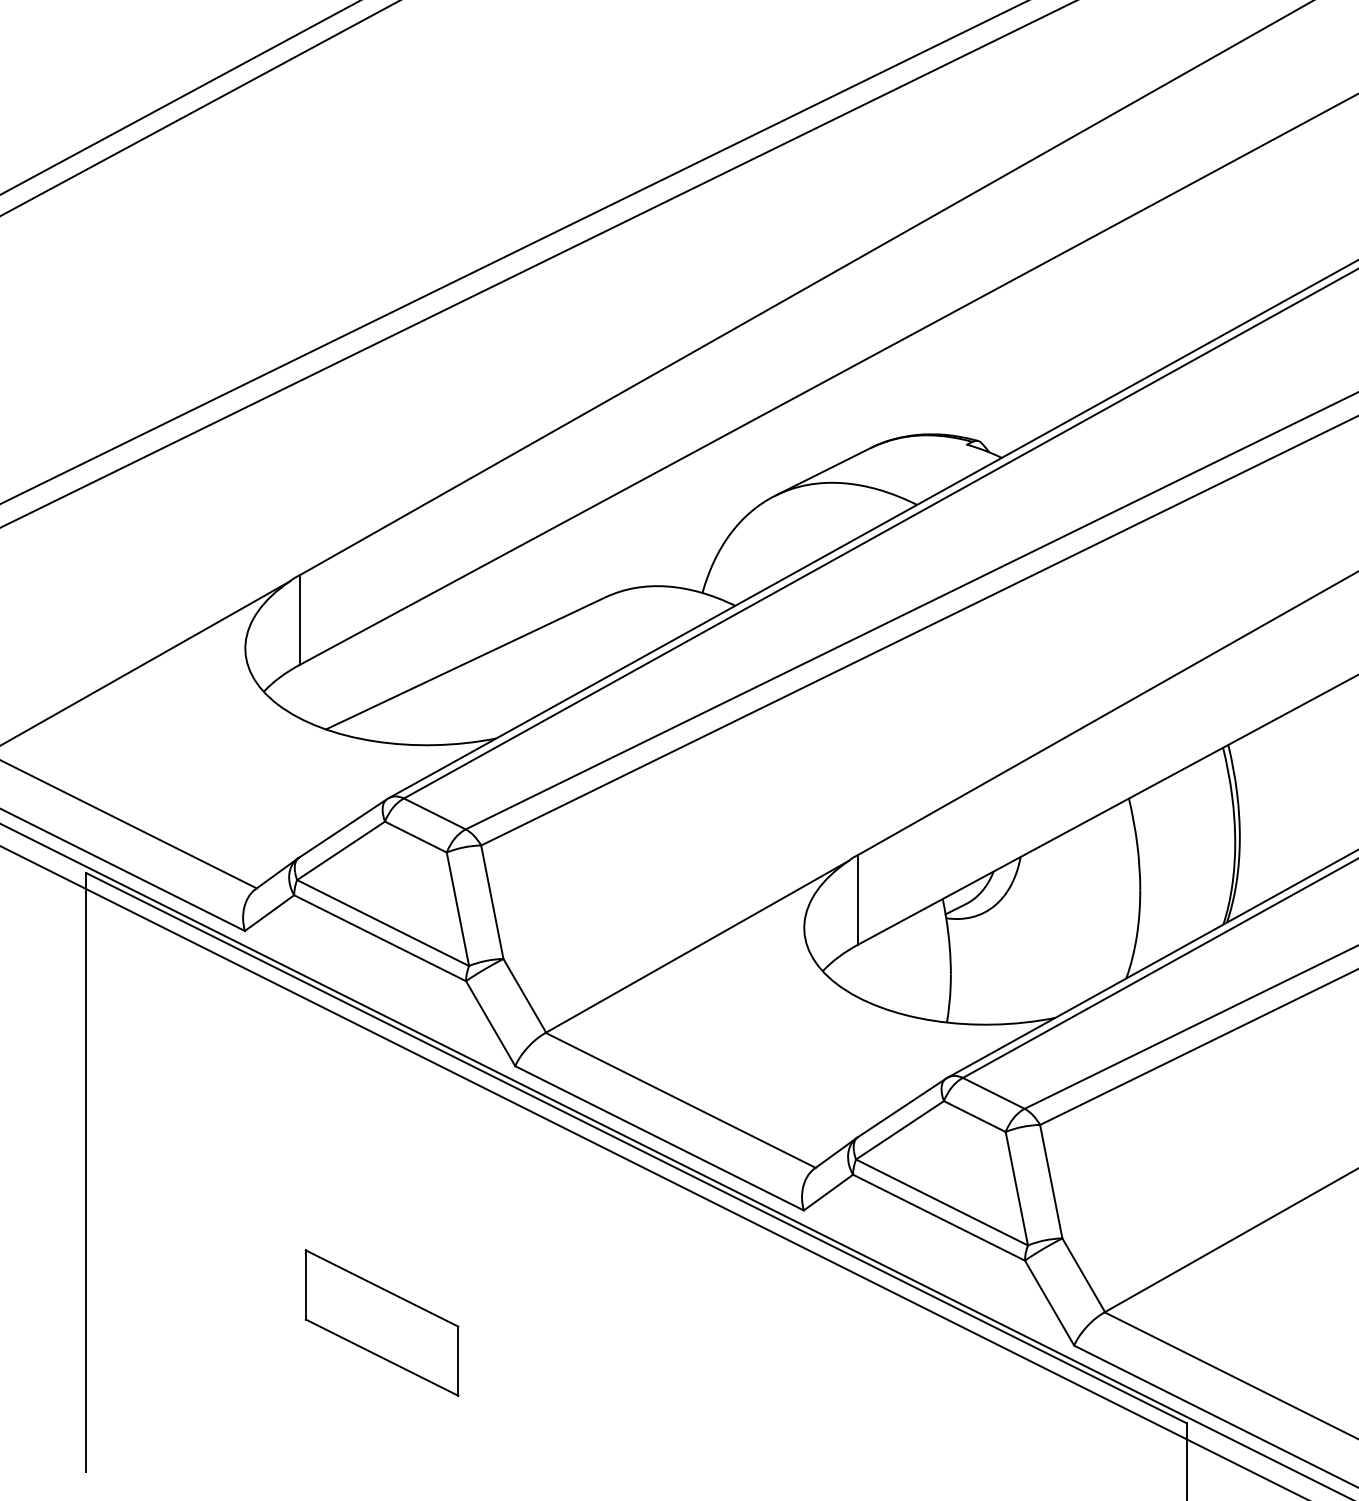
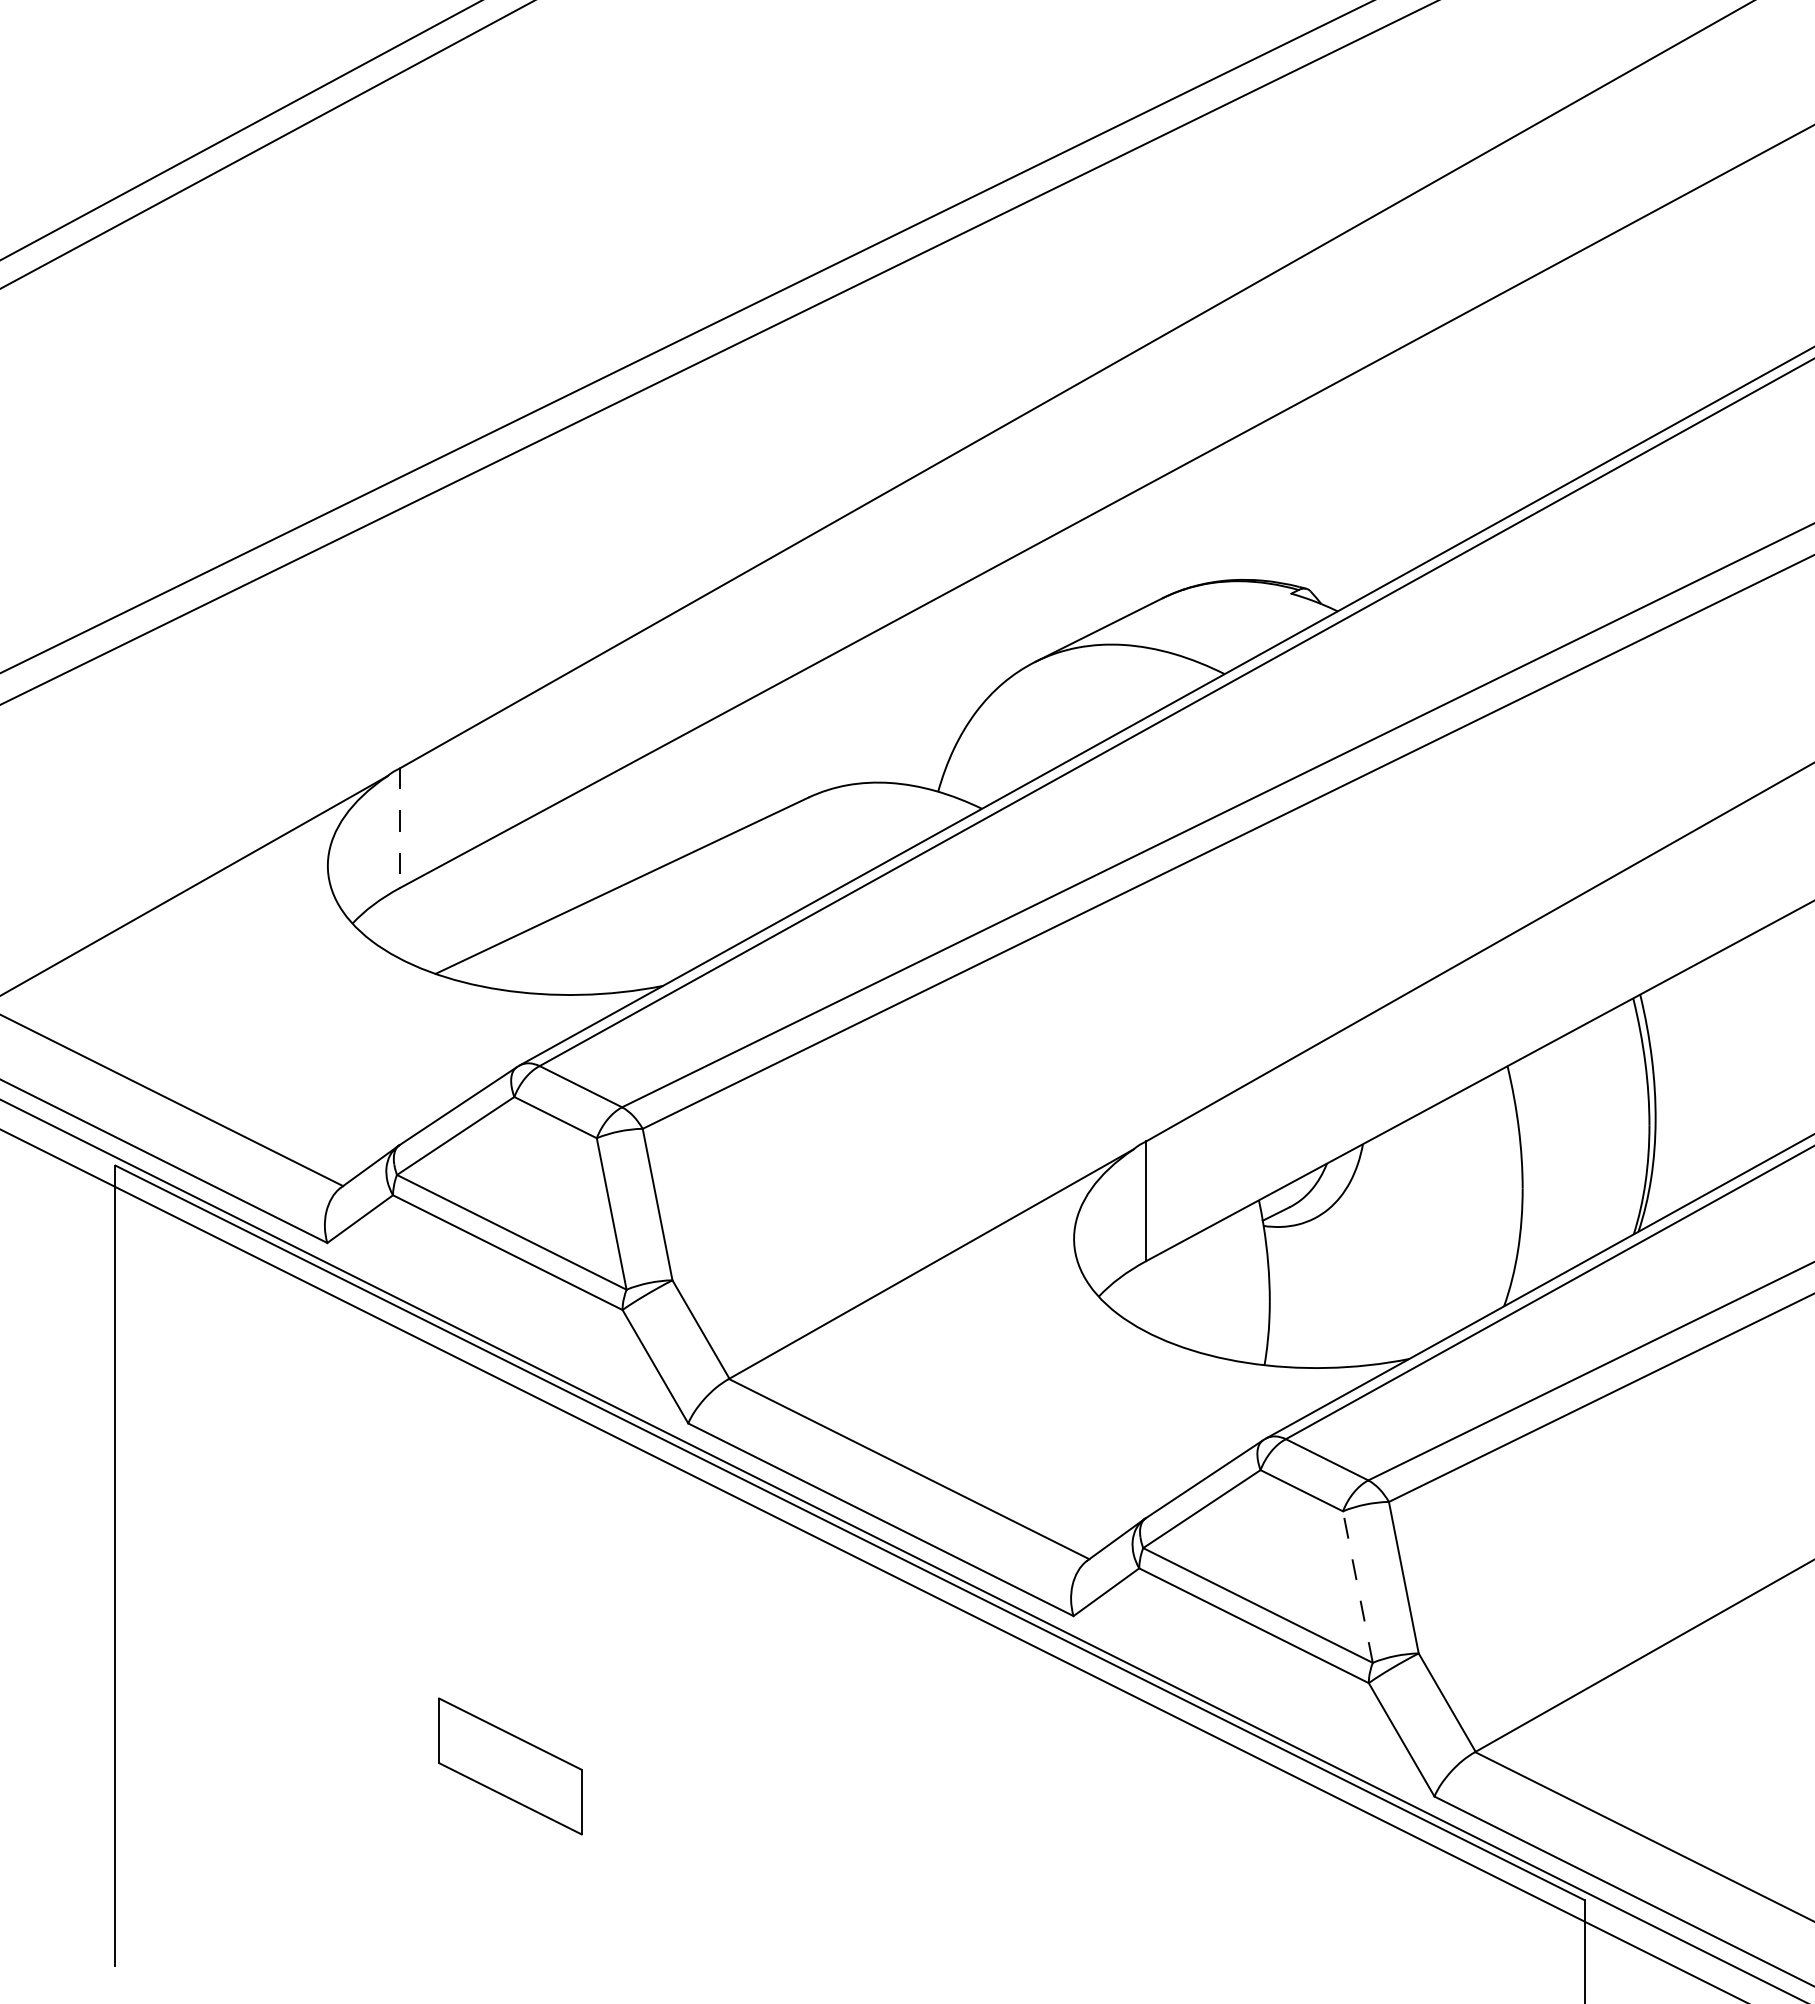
line: (299, 620) -> (400, 828), solid -> dashed
line: (1016, 1188) -> (1357, 1586), solid -> dashed
part: (382, 1323) -> (510, 1766), size x0.7

